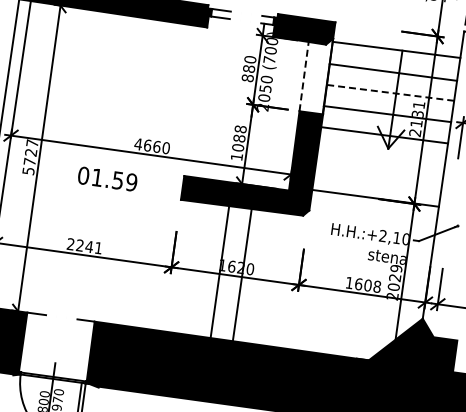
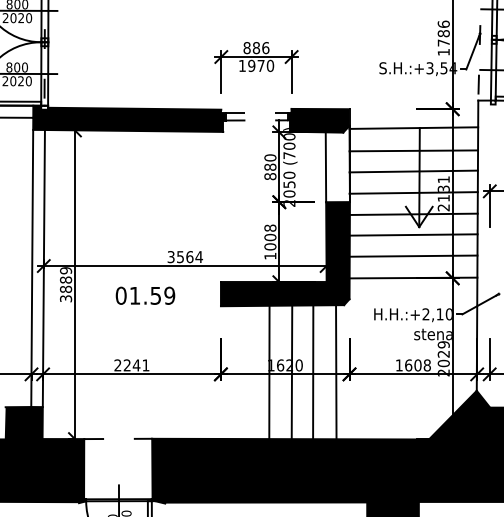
line: (303, 76) -> (325, 167), dashed -> solid
line: (390, 92) -> (413, 171), dashed -> solid
text: (239, 138) -> (270, 237), 1088 -> 1008
text: (152, 146) -> (185, 257), 4660 -> 3564
line: (381, 155) -> (413, 234), added
text: (30, 156) -> (65, 284), 5727 -> 3889
line: (378, 176) -> (413, 255), added
line: (263, 280) -> (313, 374), added
line: (286, 281) -> (336, 372), added

